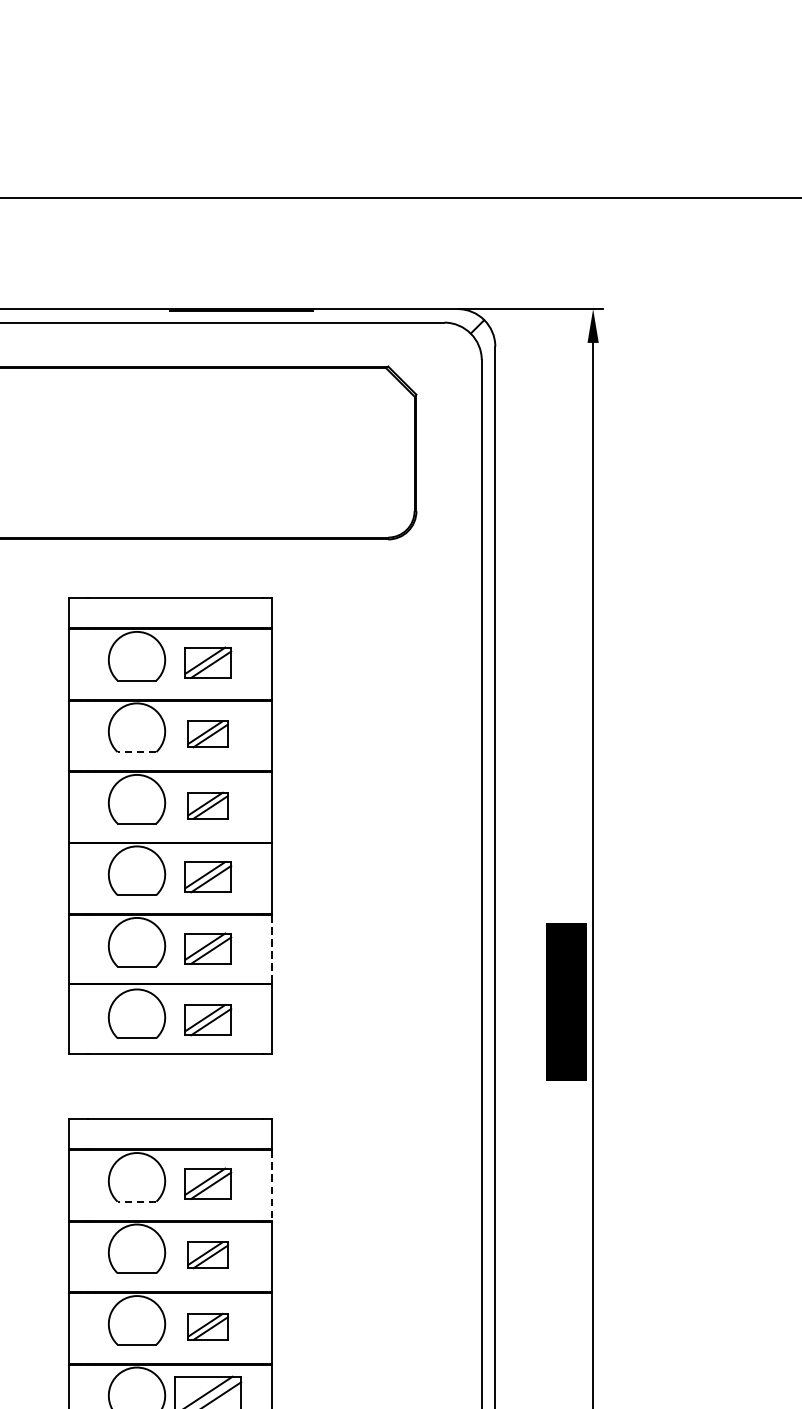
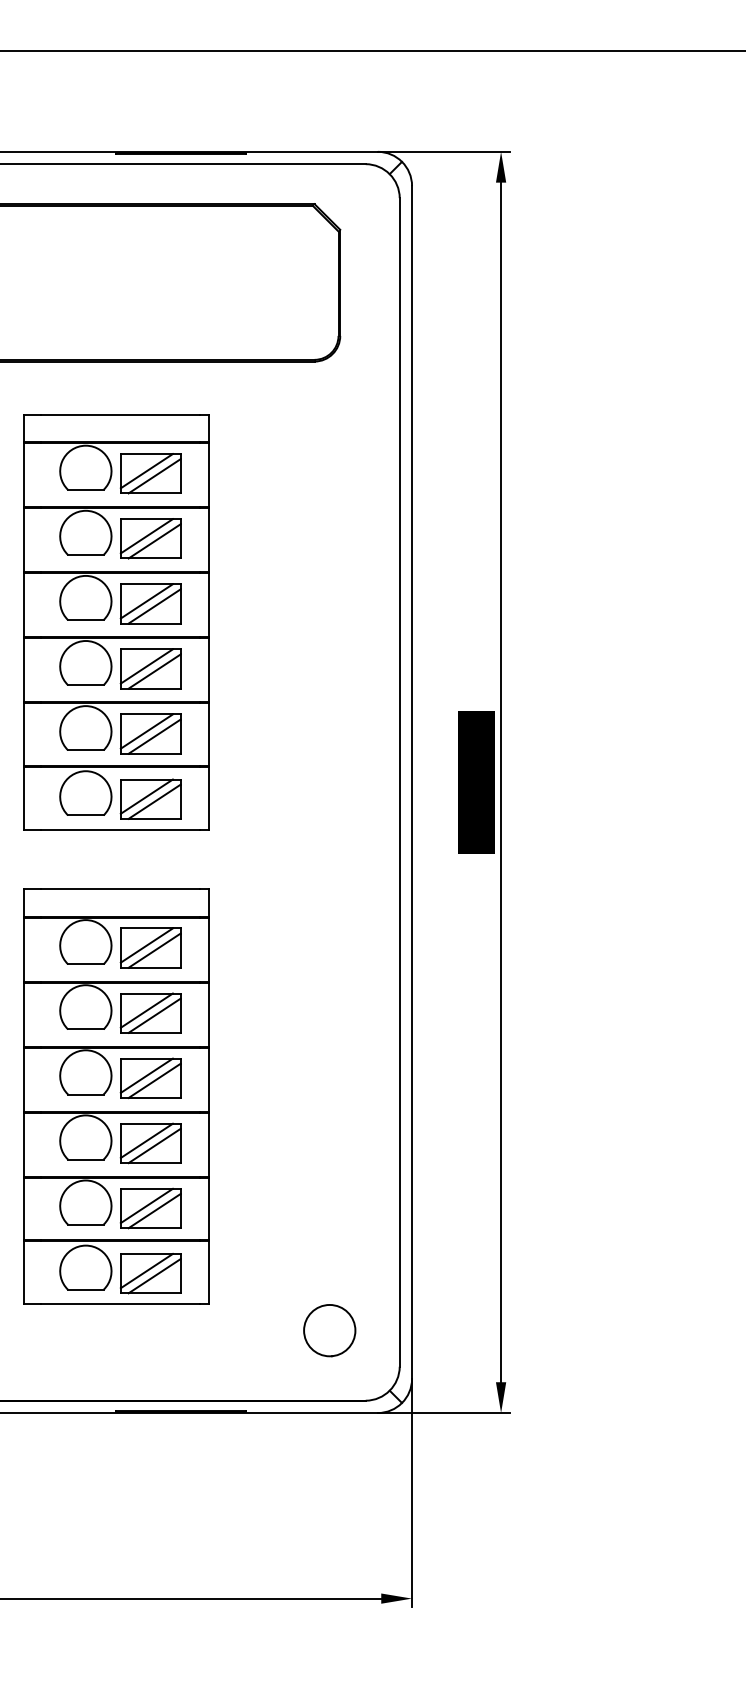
part: (208, 662) -> (150, 473), size x1.43
part: (208, 733) -> (150, 538), size x1.67
line: (136, 752) -> (85, 555), dashed -> solid
part: (208, 805) -> (150, 603), size x1.67
part: (208, 876) -> (150, 668), size x1.43
part: (208, 948) -> (150, 733), size x1.43
line: (271, 950) -> (208, 735), dashed -> solid
part: (208, 1019) -> (150, 798), size x1.43
part: (208, 1183) -> (150, 947), size x1.43
line: (271, 1186) -> (208, 950), dashed -> solid
line: (136, 1201) -> (85, 964), dashed -> solid
part: (208, 1254) -> (150, 1012), size x1.67
part: (208, 1327) -> (150, 1078), size x1.67

